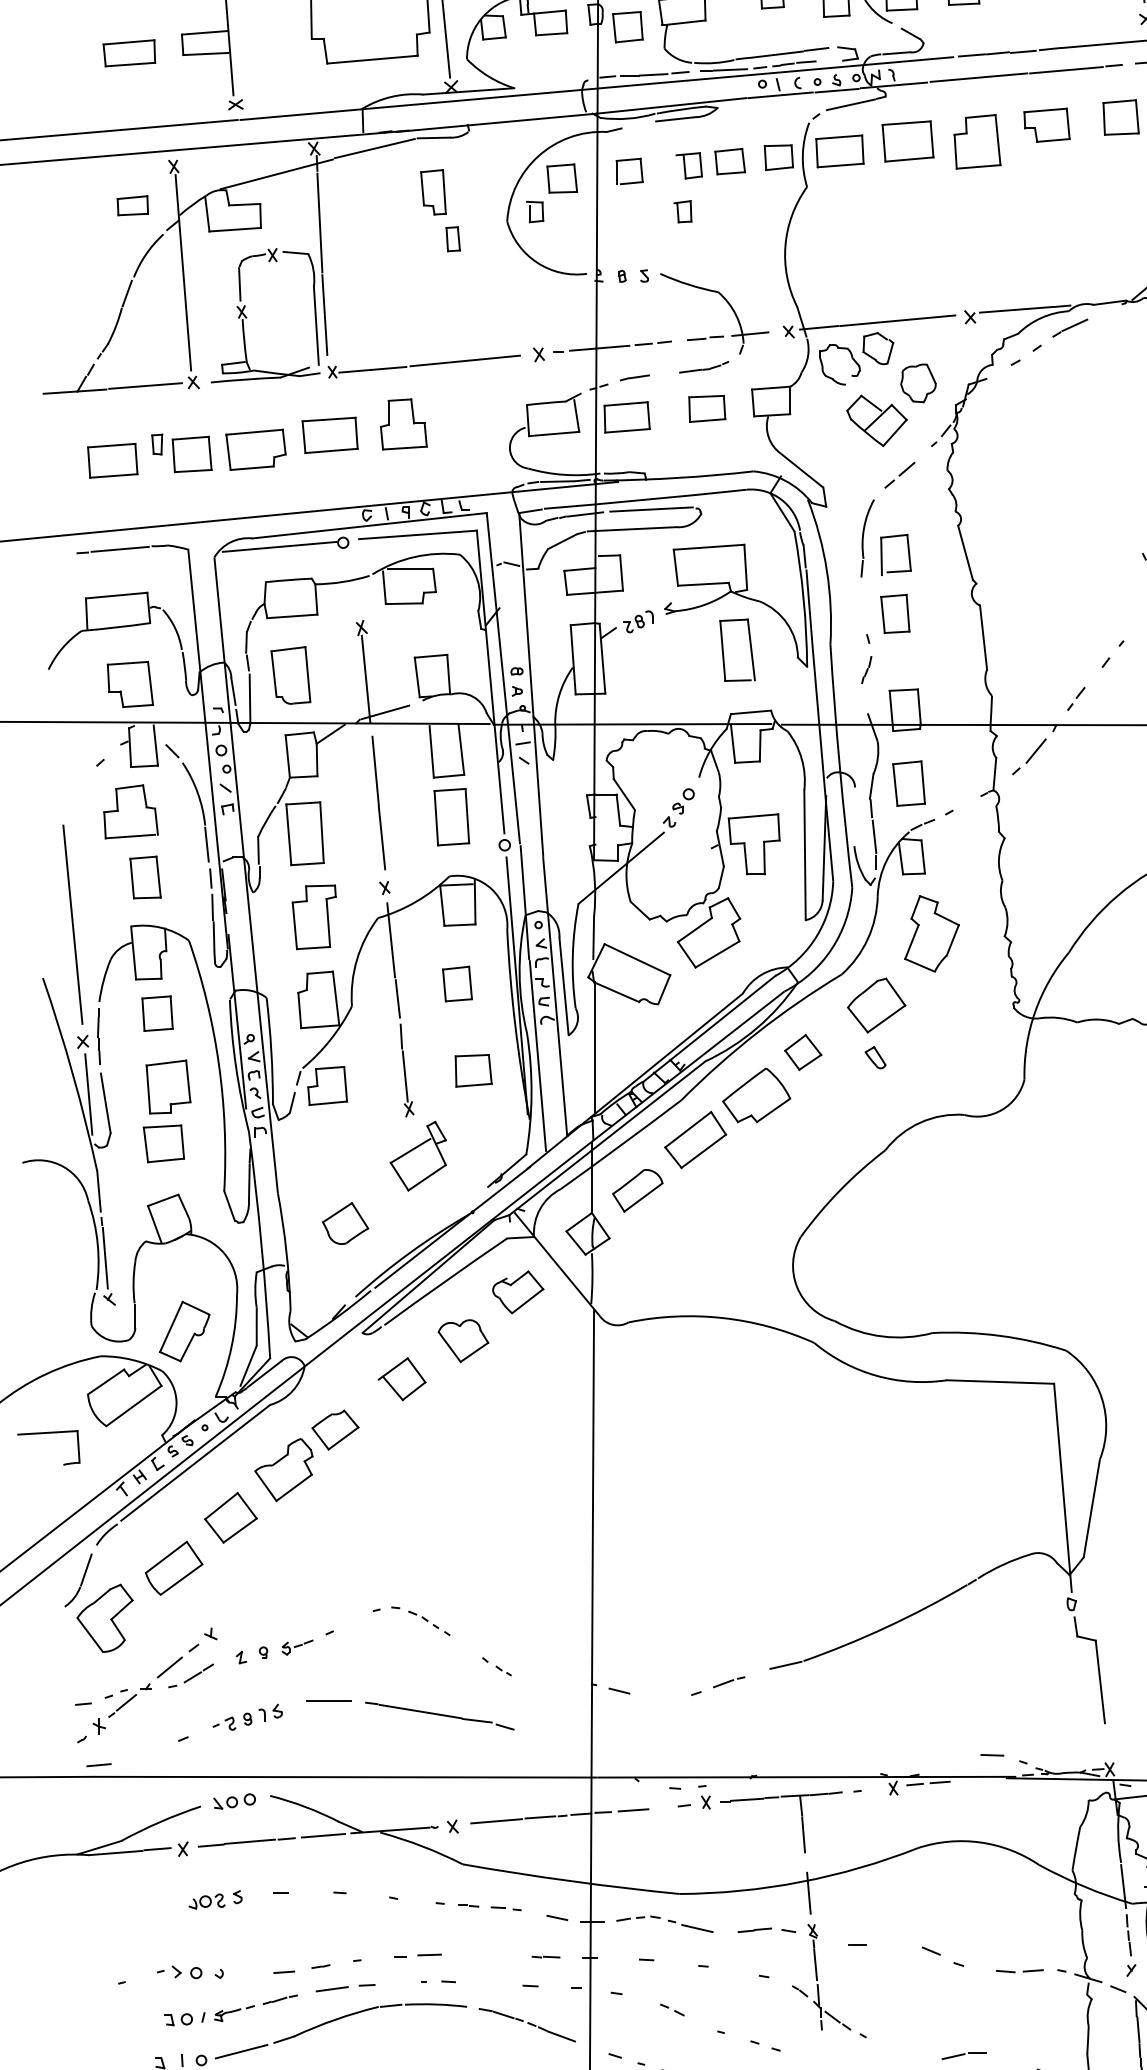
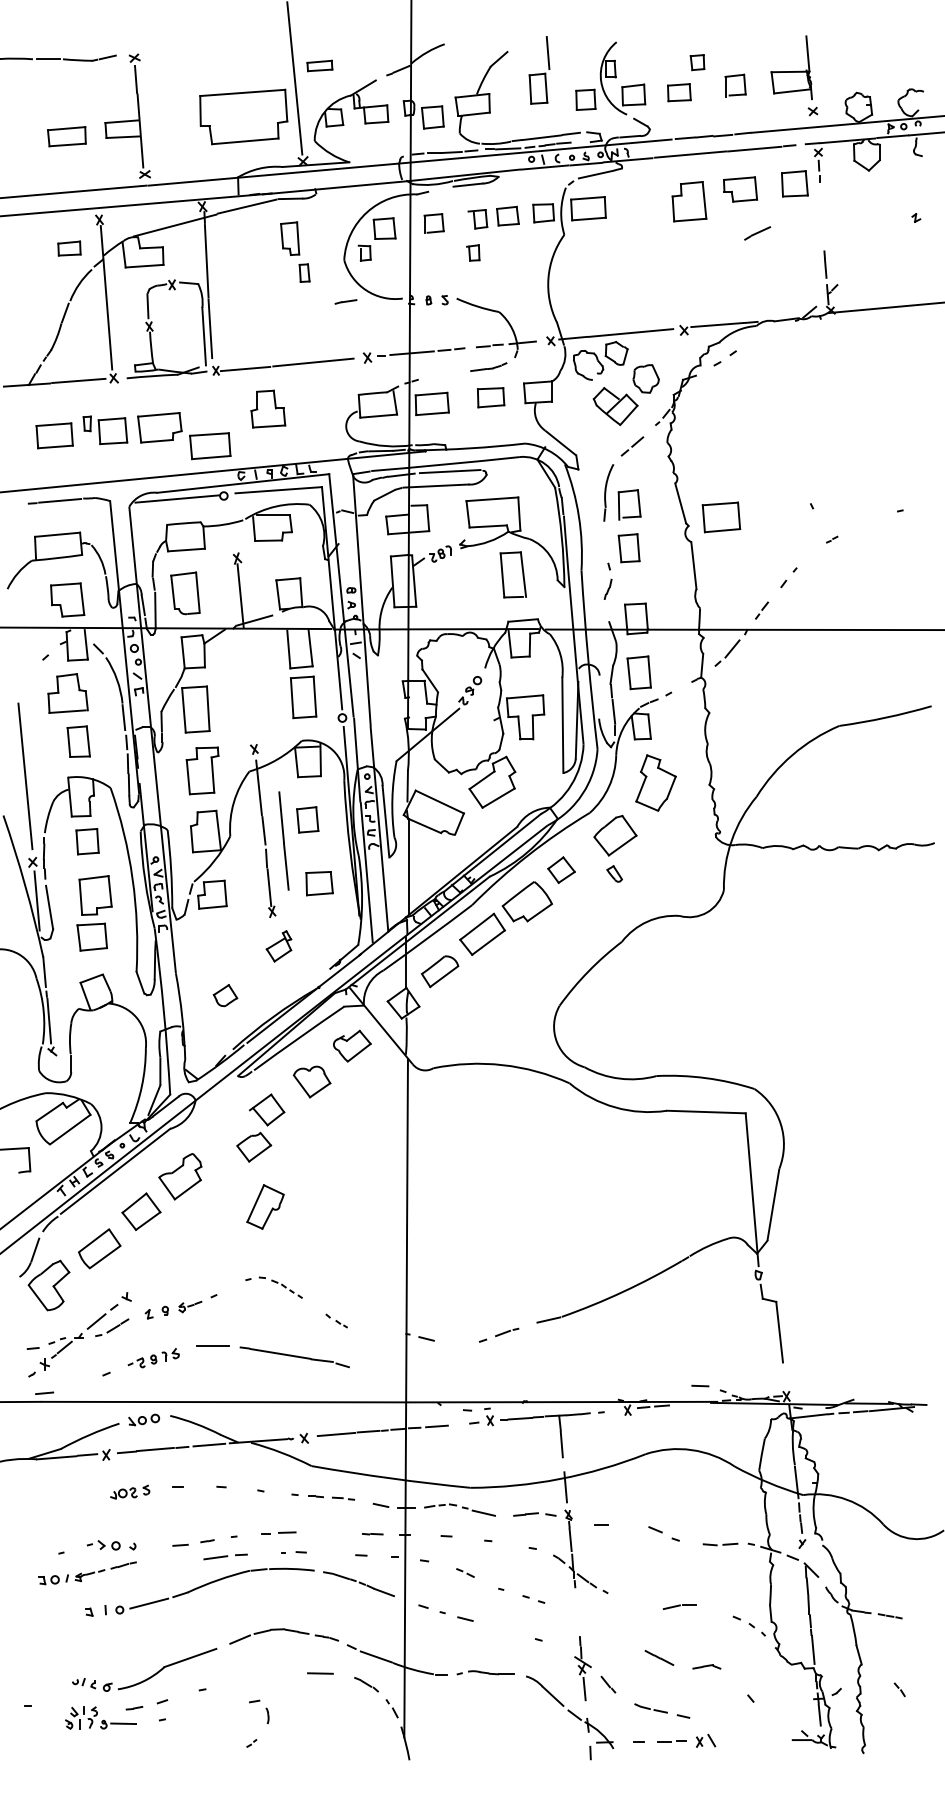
part: (908, 141) -> (721, 517), moved
line: (1070, 328) -> (757, 233), moved
line: (634, 377) -> (345, 301), moved
part: (330, 435) -> (210, 446), moved
line: (378, 802) -> (283, 840), moved
part: (417, 1156) -> (278, 946), size x0.6
part: (345, 1223) -> (225, 995), size x0.7
part: (184, 1330) -> (265, 1206), moved
part: (335, 1430) -> (254, 1147), moved
part: (231, 2010) -> (87, 1573), moved

